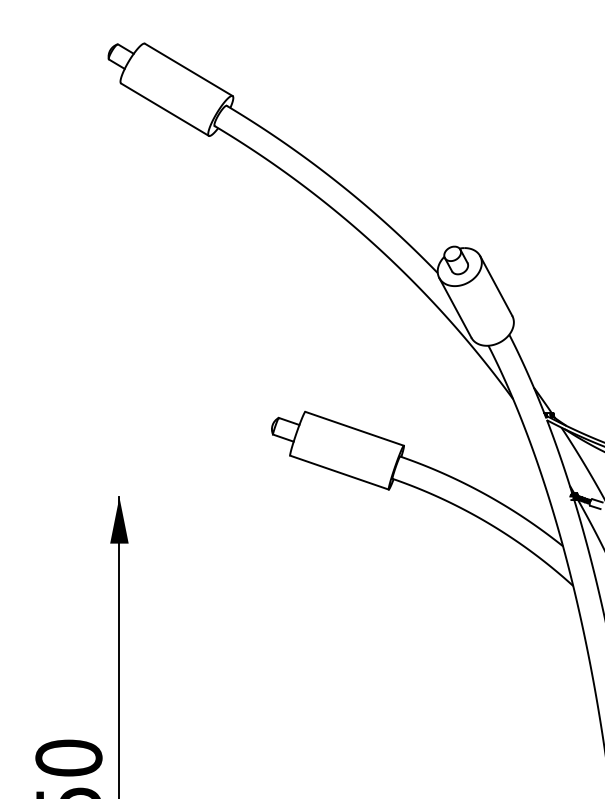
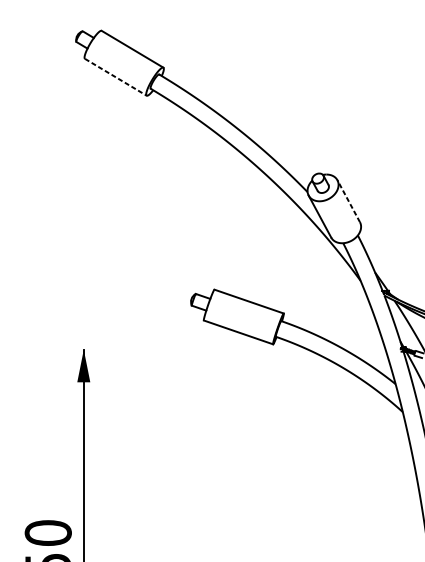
line: (165, 109) -> (116, 77), solid -> dashed
line: (496, 285) -> (348, 200), solid -> dashed

